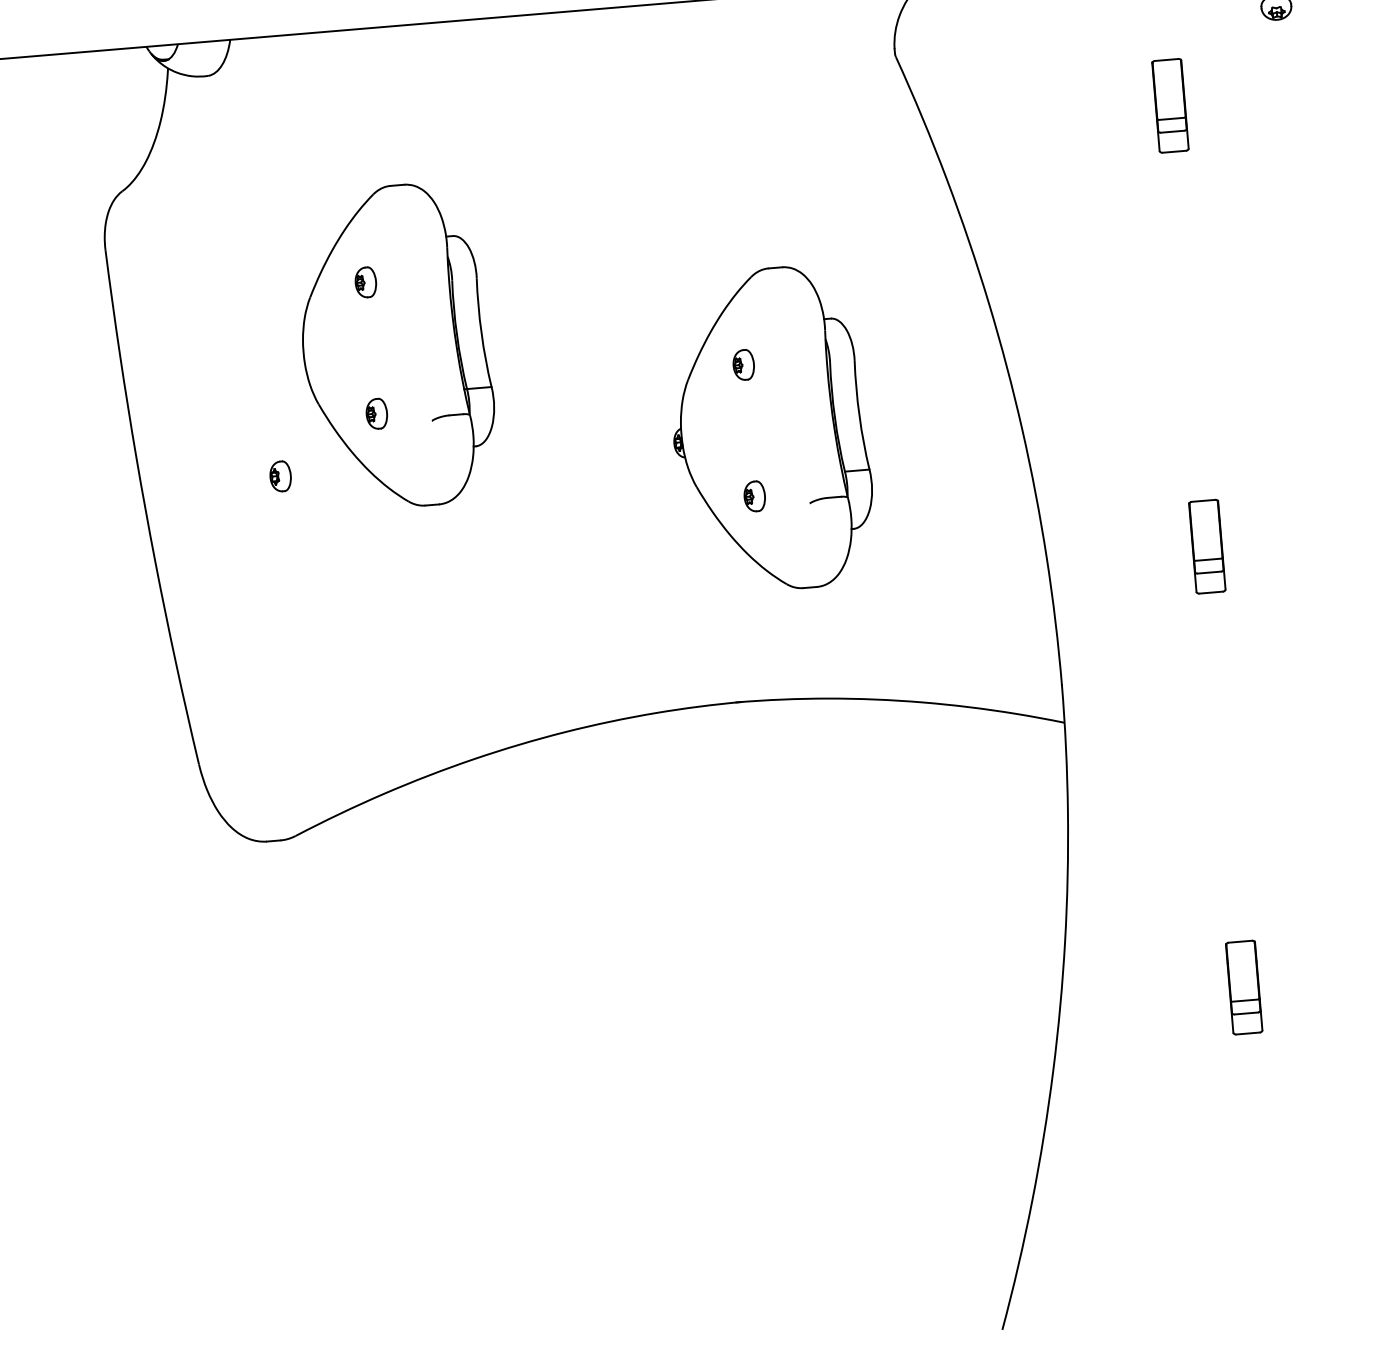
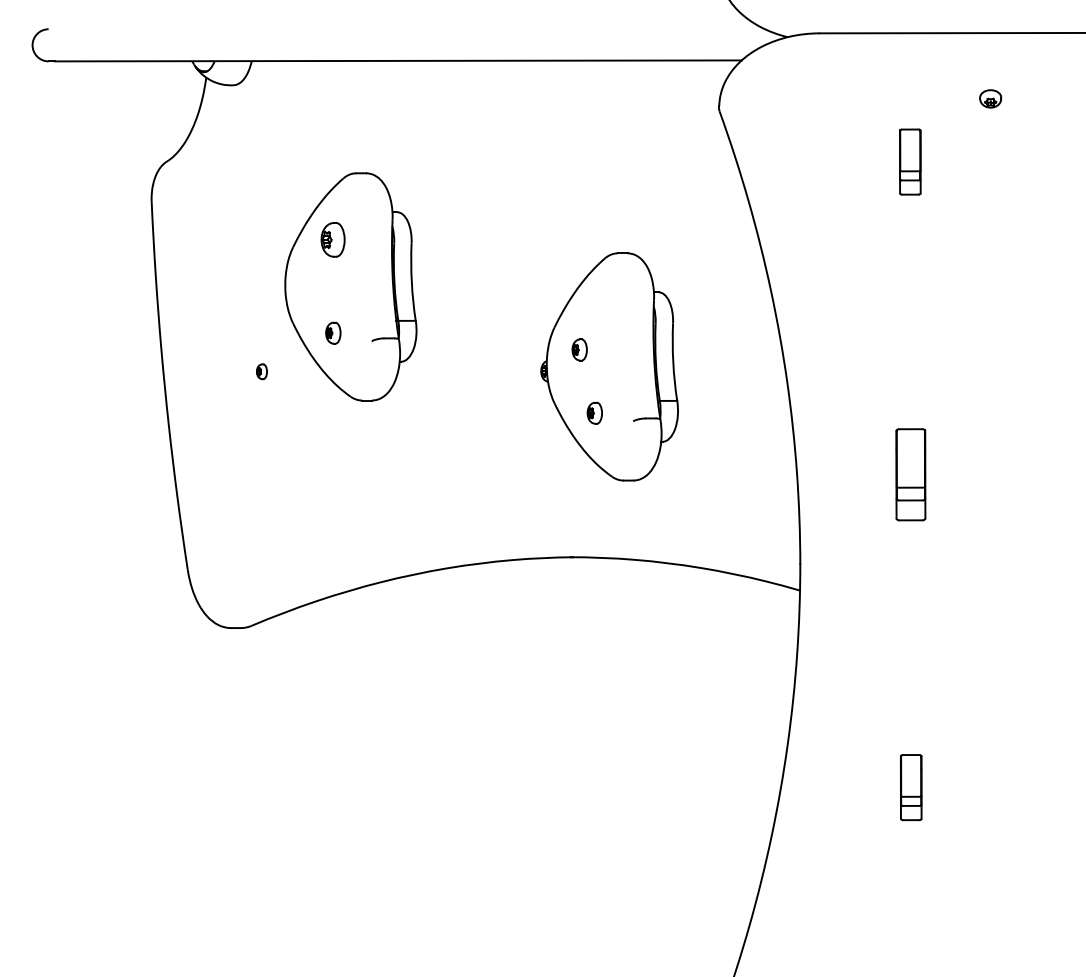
part: (366, 281) -> (333, 239), size x1.6
part: (743, 364) -> (579, 349), moved
part: (279, 476) -> (261, 371), size x0.7
part: (1206, 546) -> (910, 474), size x1.4

